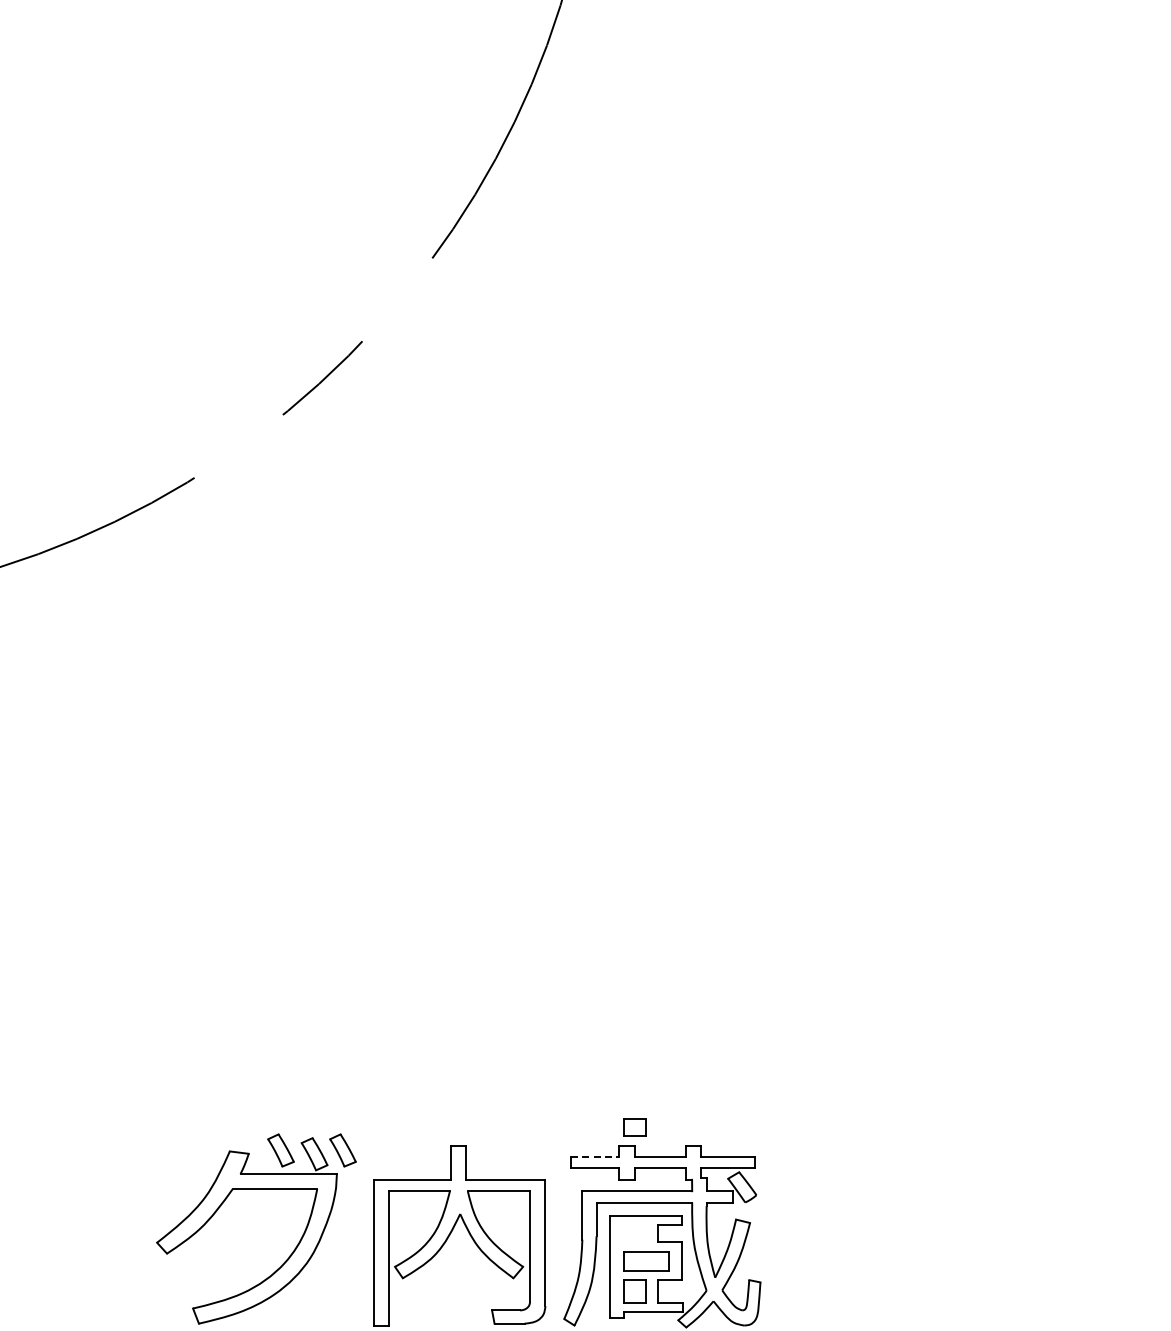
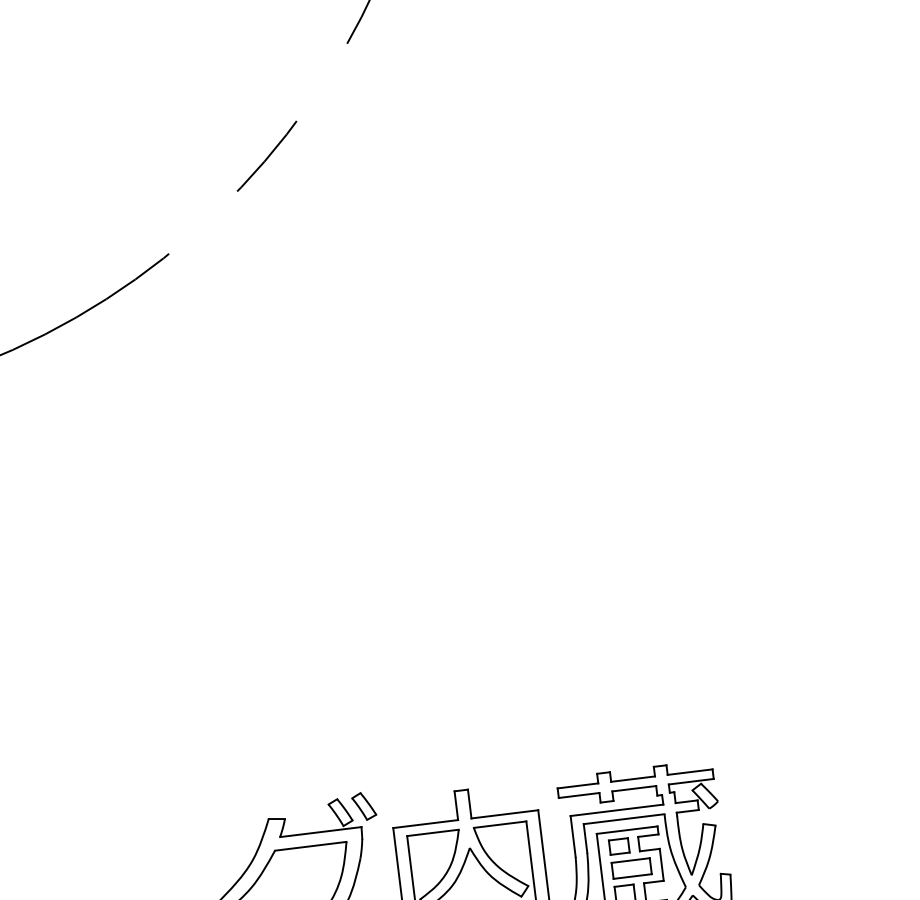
part: (634, 1127) -> (619, 846), moved
part: (280, 1150) -> (311, 812), removed
line: (595, 1157) -> (578, 786), dashed -> solid

